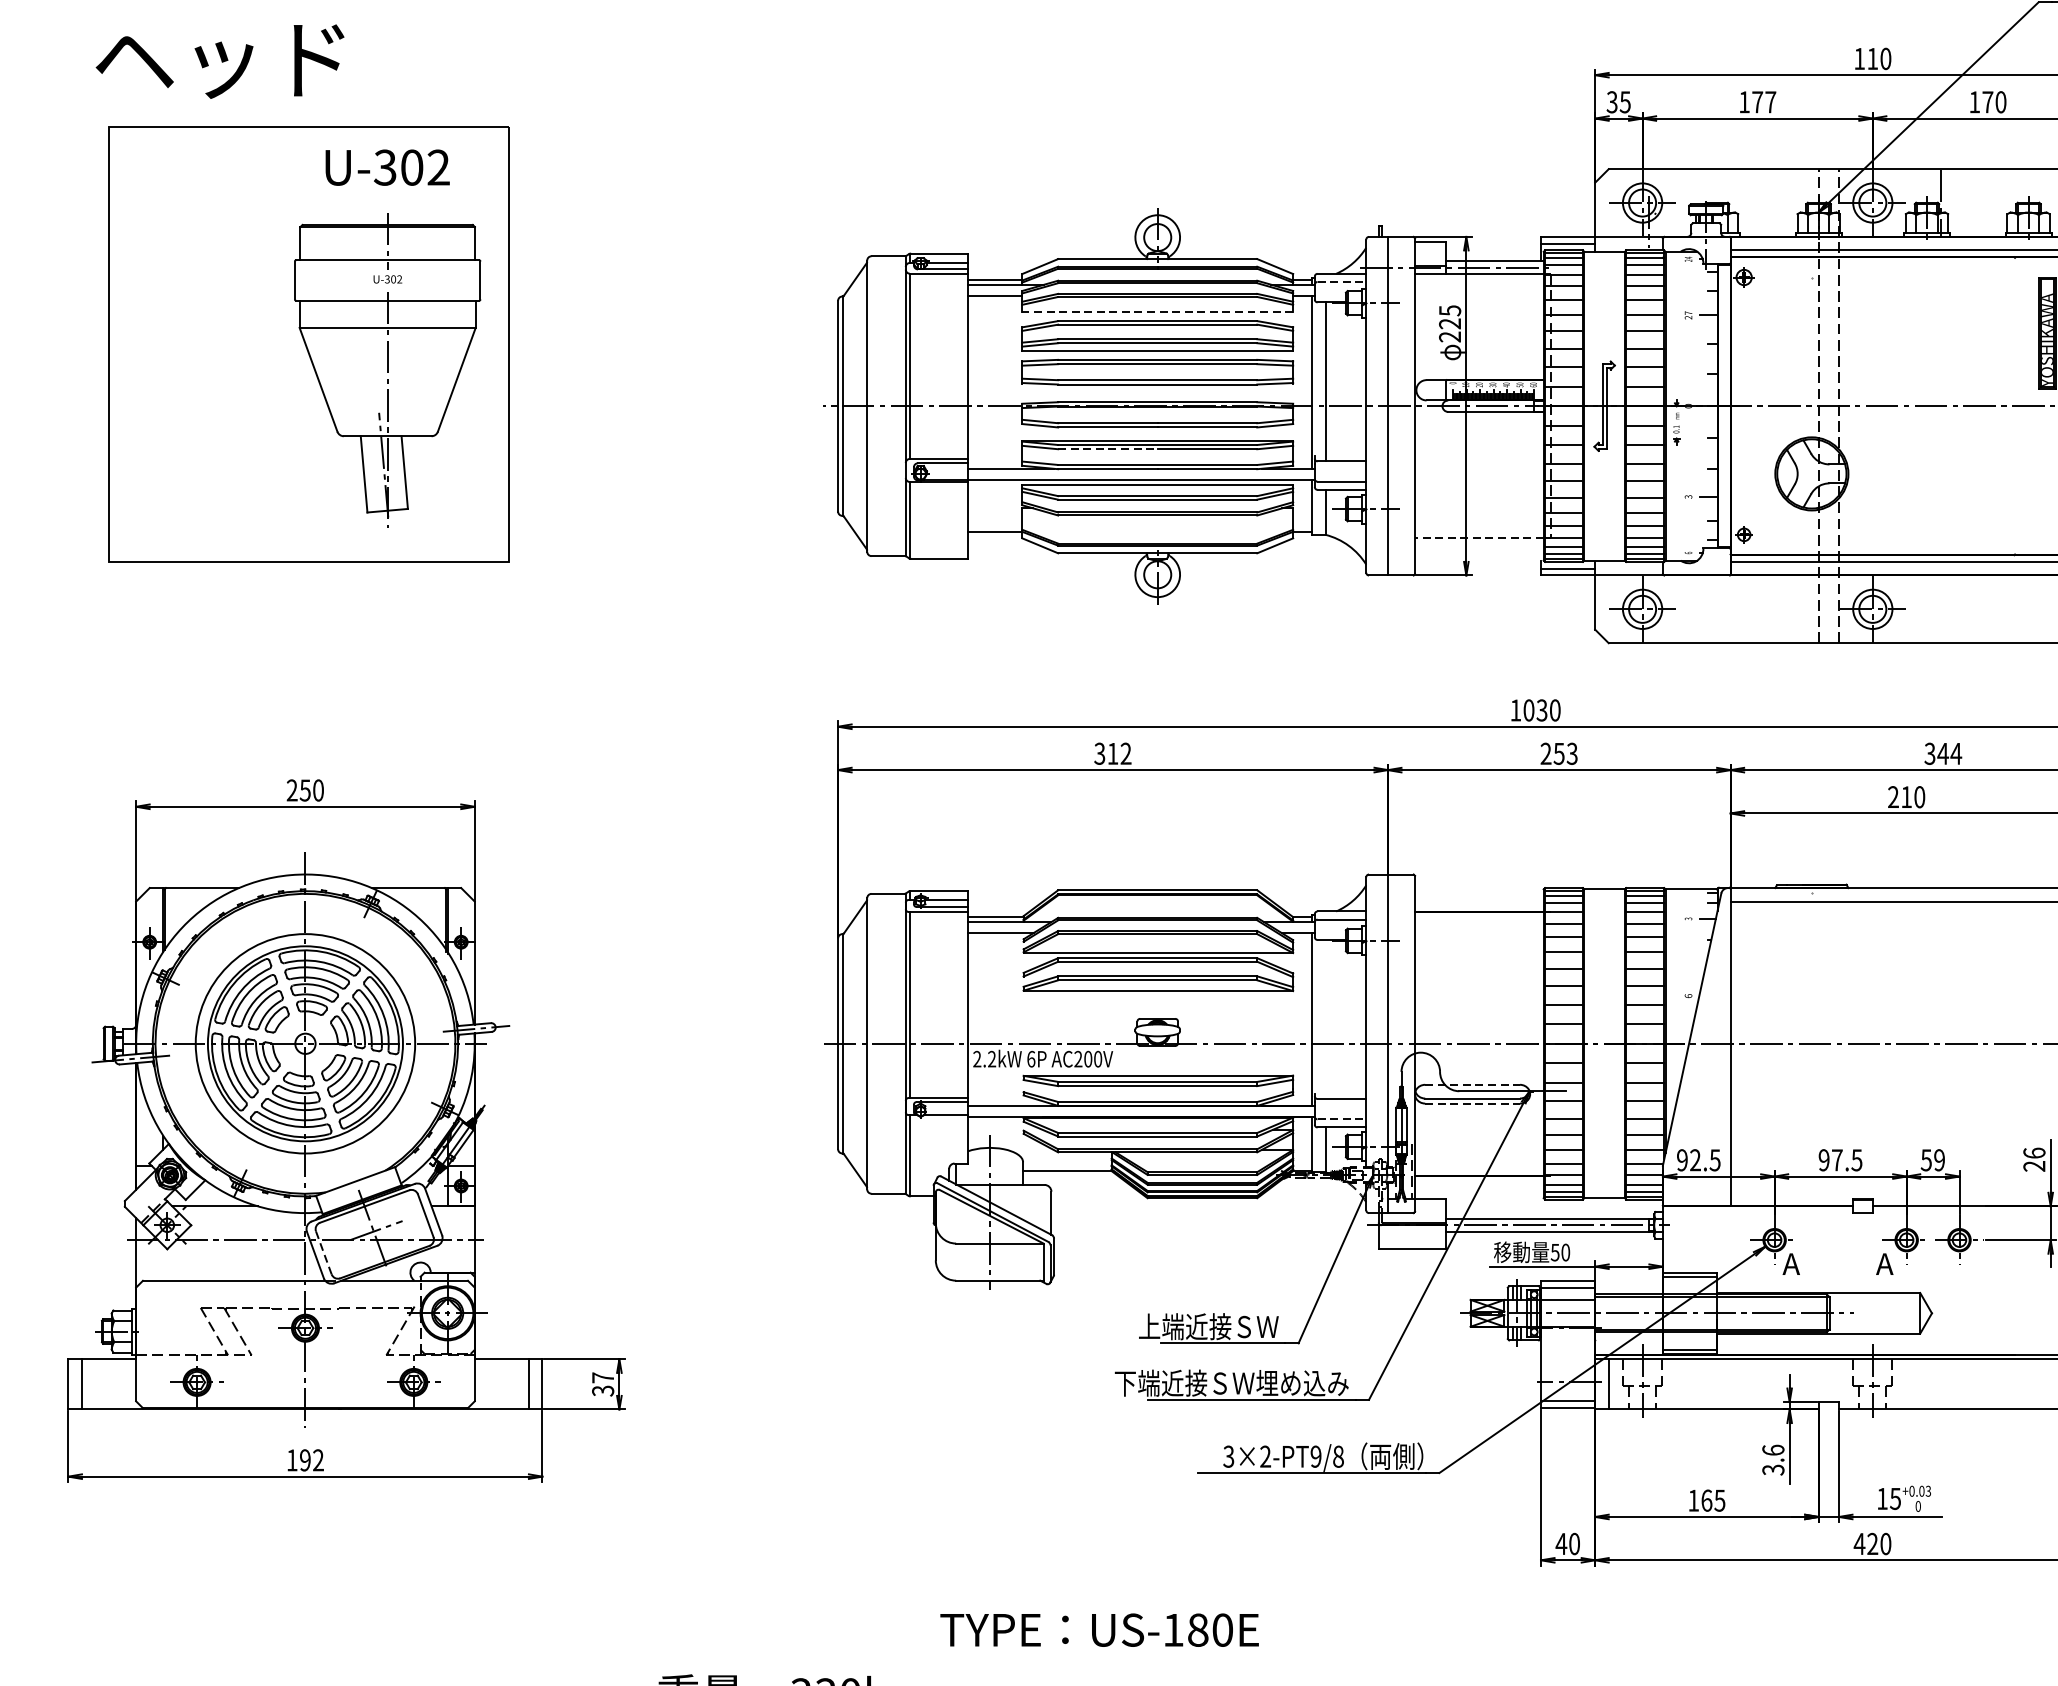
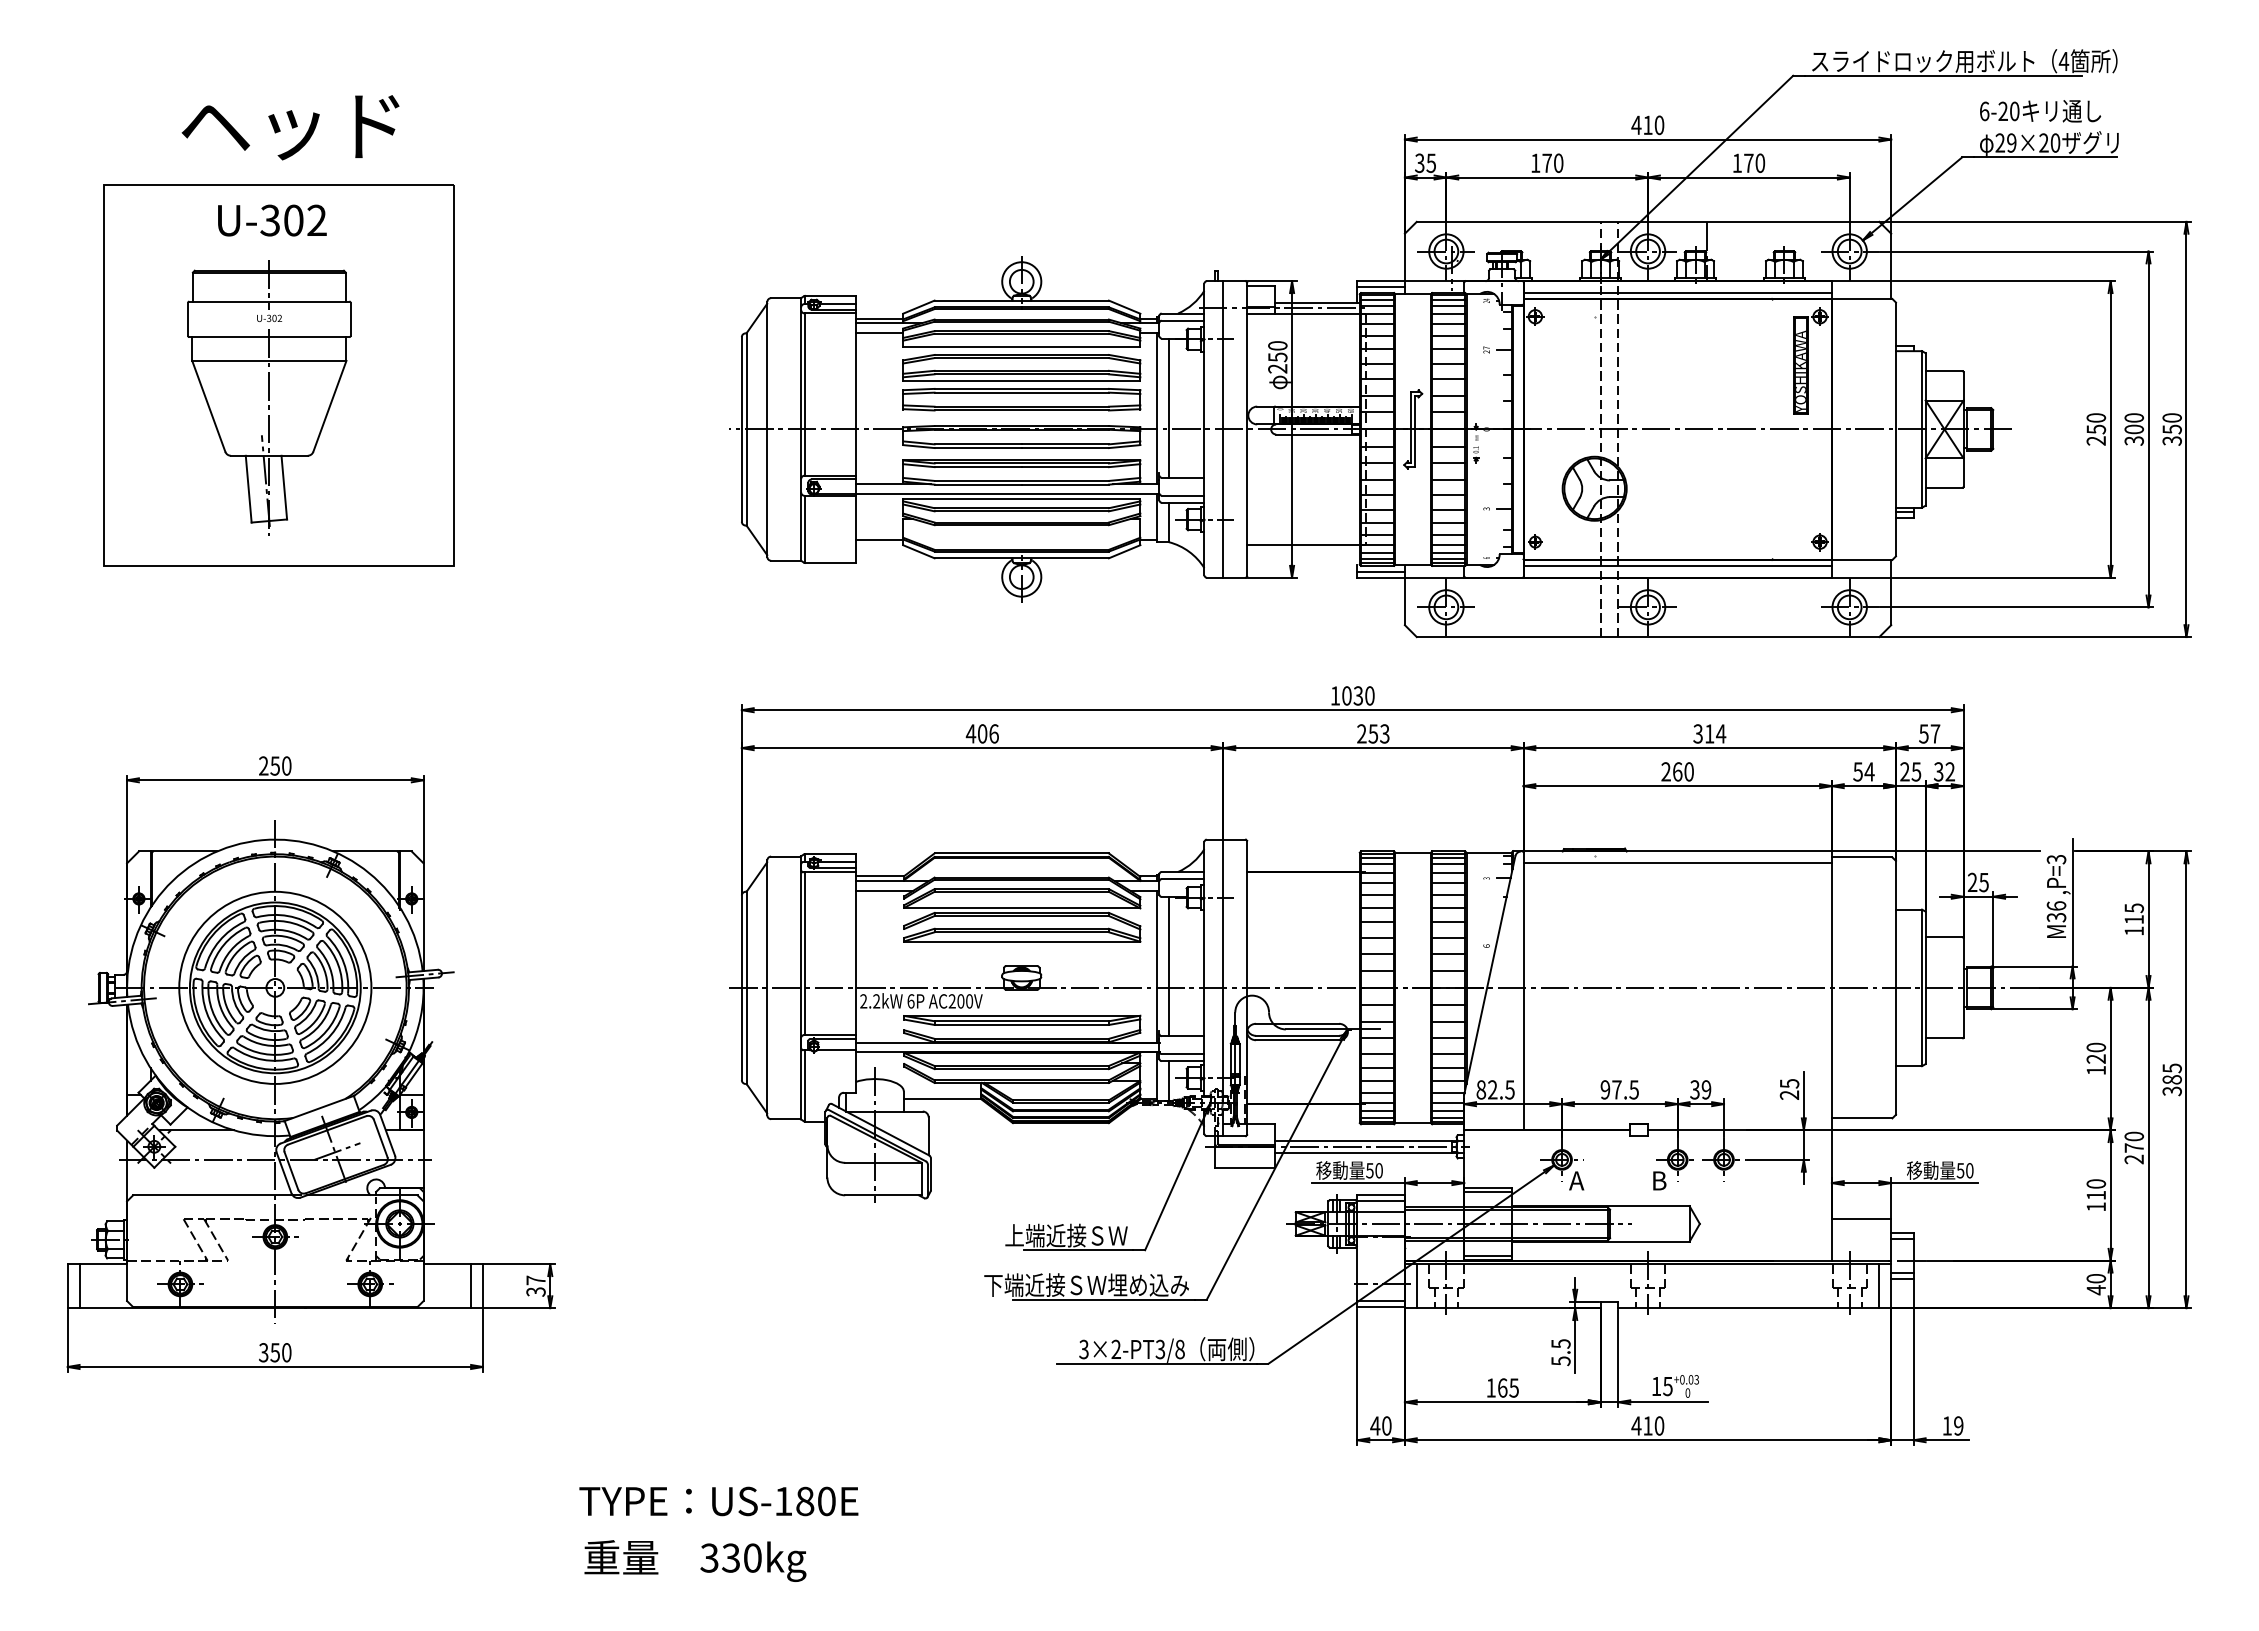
text: (1859, 57) -> (1636, 124), 110 -> 410
text: (220, 61) -> (290, 127), moved
text: (1770, 101) -> (1558, 162), 177 -> 170
text: (387, 167) -> (272, 220), moved
line: (1342, 281) -> (1183, 320), dashed -> solid
line: (1157, 311) -> (1021, 346), dashed -> solid
text: (1449, 317) -> (1277, 351), 225 -> 250
part: (387, 369) -> (269, 397), moved
line: (1108, 449) -> (978, 467), dashed -> solid
line: (1478, 538) -> (1302, 545), dashed -> solid
text: (1111, 753) -> (981, 733), 312 -> 406
text: (1942, 753) -> (1709, 733), 344 -> 314
text: (1906, 796) -> (1677, 771), 210 -> 260
line: (1325, 1019) -> (1168, 966), added
line: (1472, 1084) -> (1297, 1023), dashed -> solid
line: (1472, 1103) -> (1297, 1040), dashed -> solid
line: (1342, 1119) -> (1183, 1054), dashed -> solid
text: (2034, 1152) -> (1789, 1083), 26 -> 25
text: (1682, 1159) -> (1481, 1089), 92.5 -> 82.5
text: (1925, 1159) -> (1694, 1089), 59 -> 39
line: (323, 1252) -> (291, 1170), dashed -> solid
text: (1884, 1263) -> (1658, 1180), A -> B
text: (1316, 1456) -> (1160, 1349), 3×2-PT9/8 -> 3×2-PT3/8
text: (305, 1460) -> (275, 1352), 192 -> 350
text: (1772, 1460) -> (1560, 1352), 3.6 -> 5.5
text: (1872, 1543) -> (1647, 1425), 420 -> 410
text: (1099, 1630) -> (718, 1501), moved

